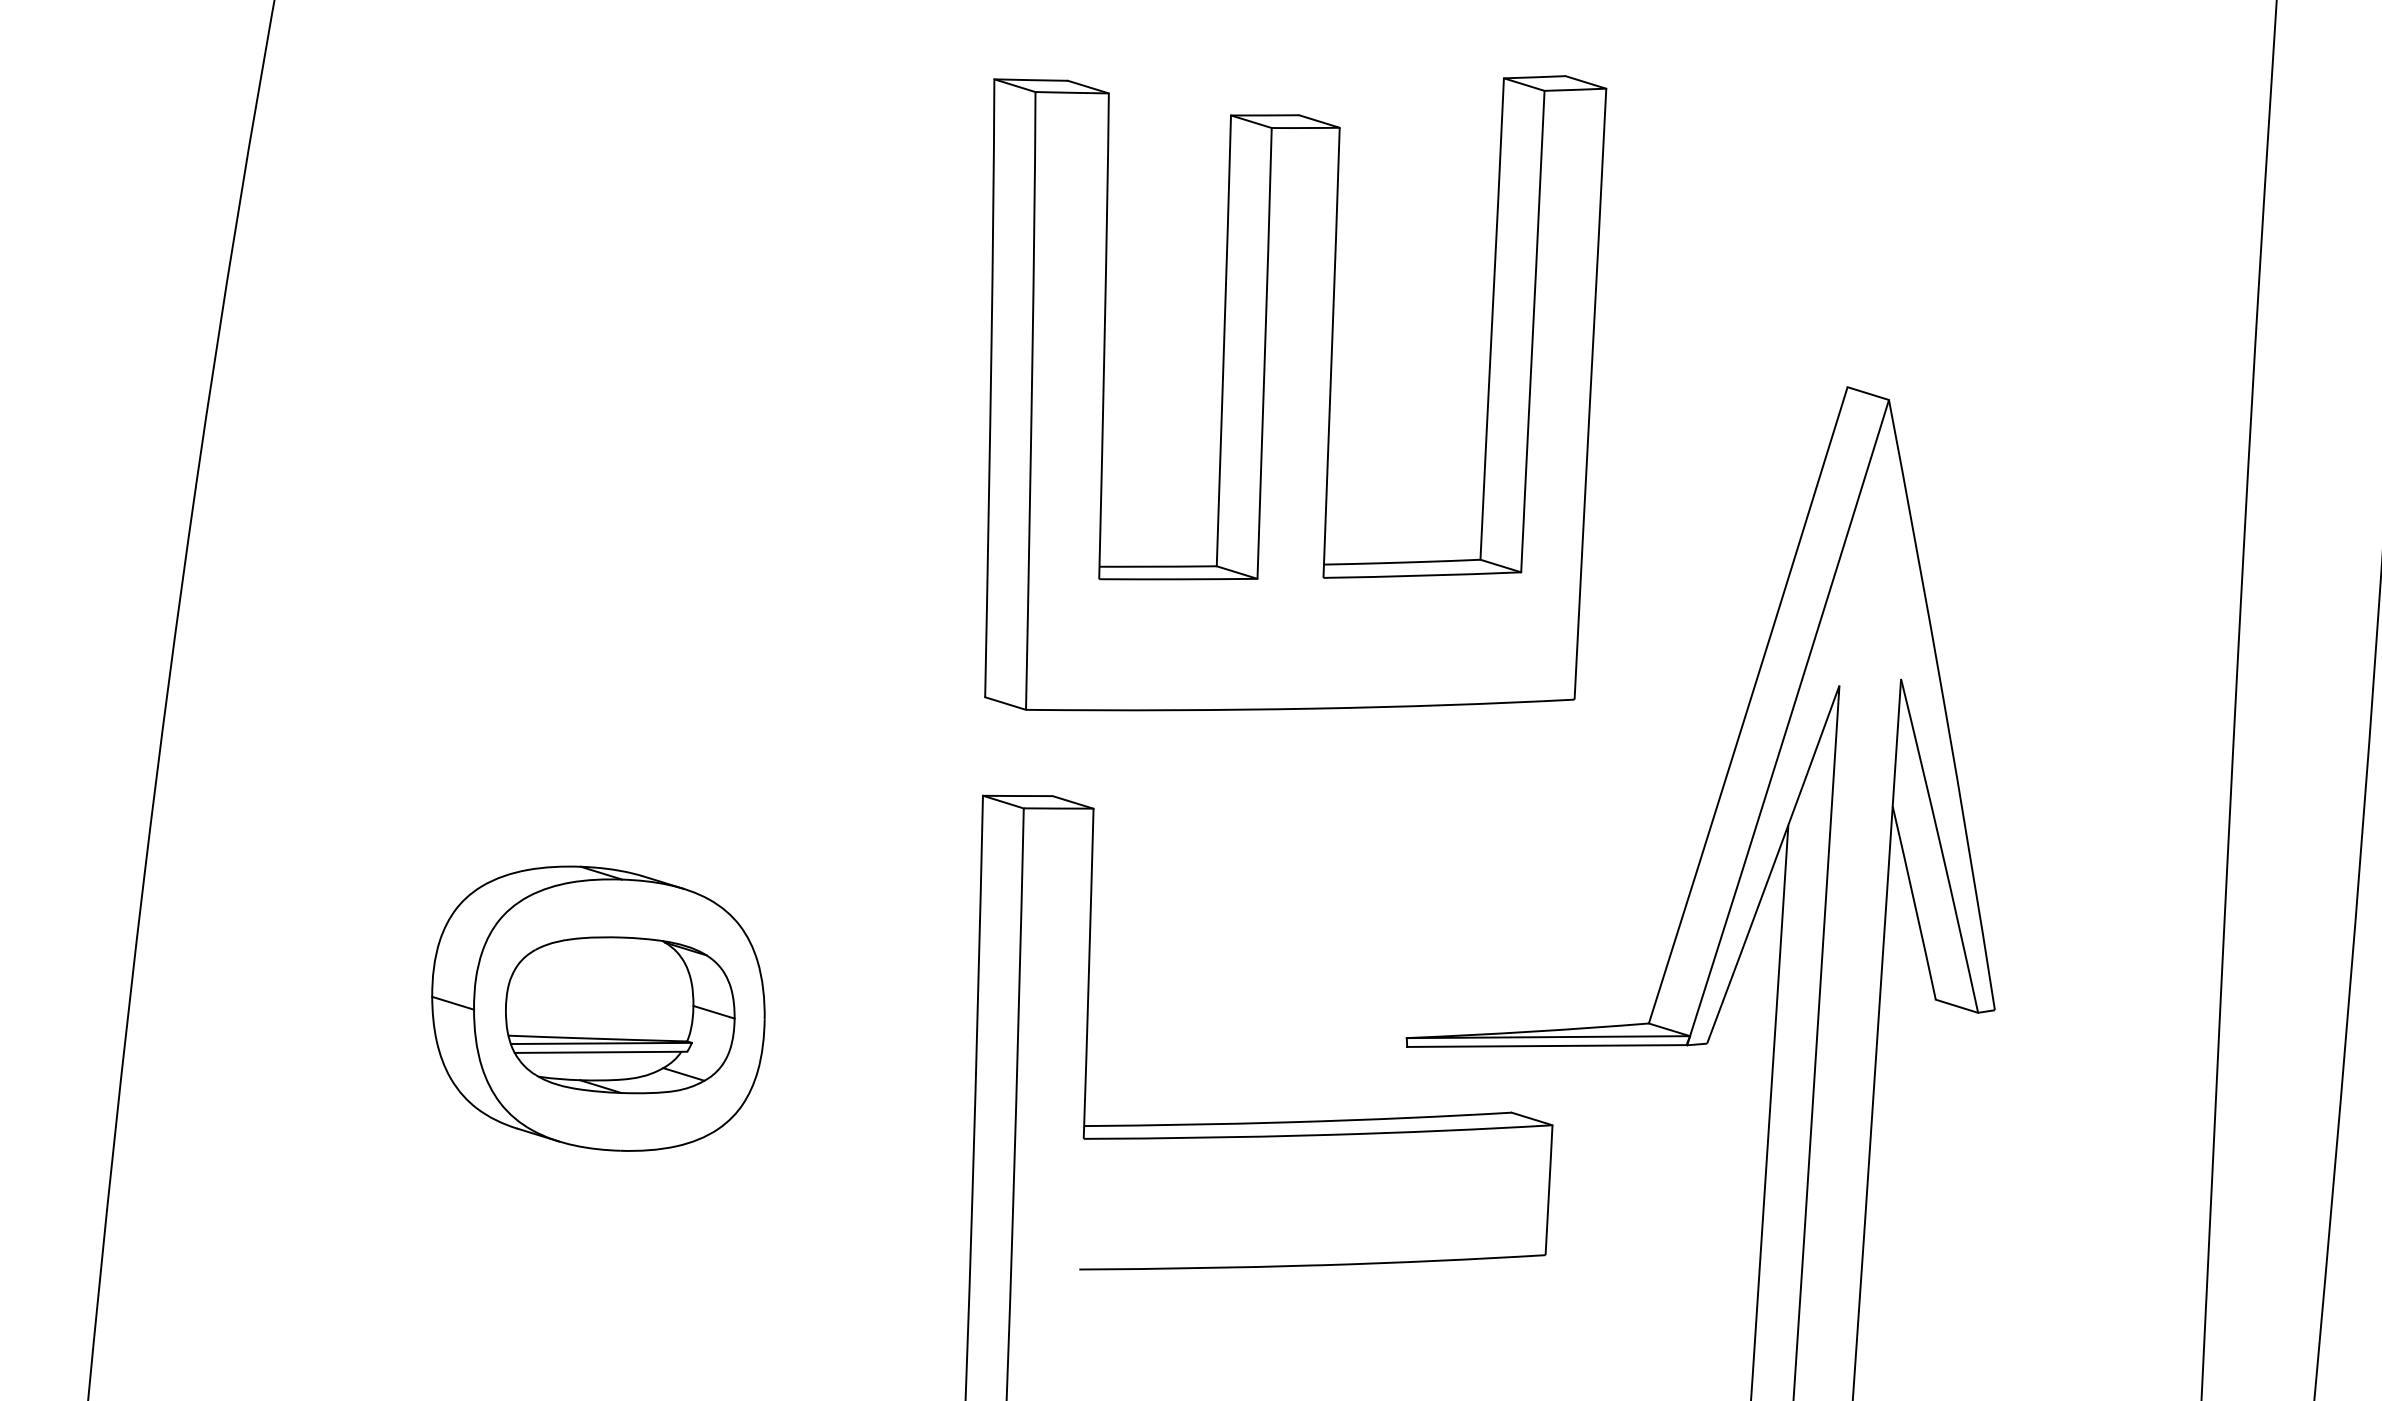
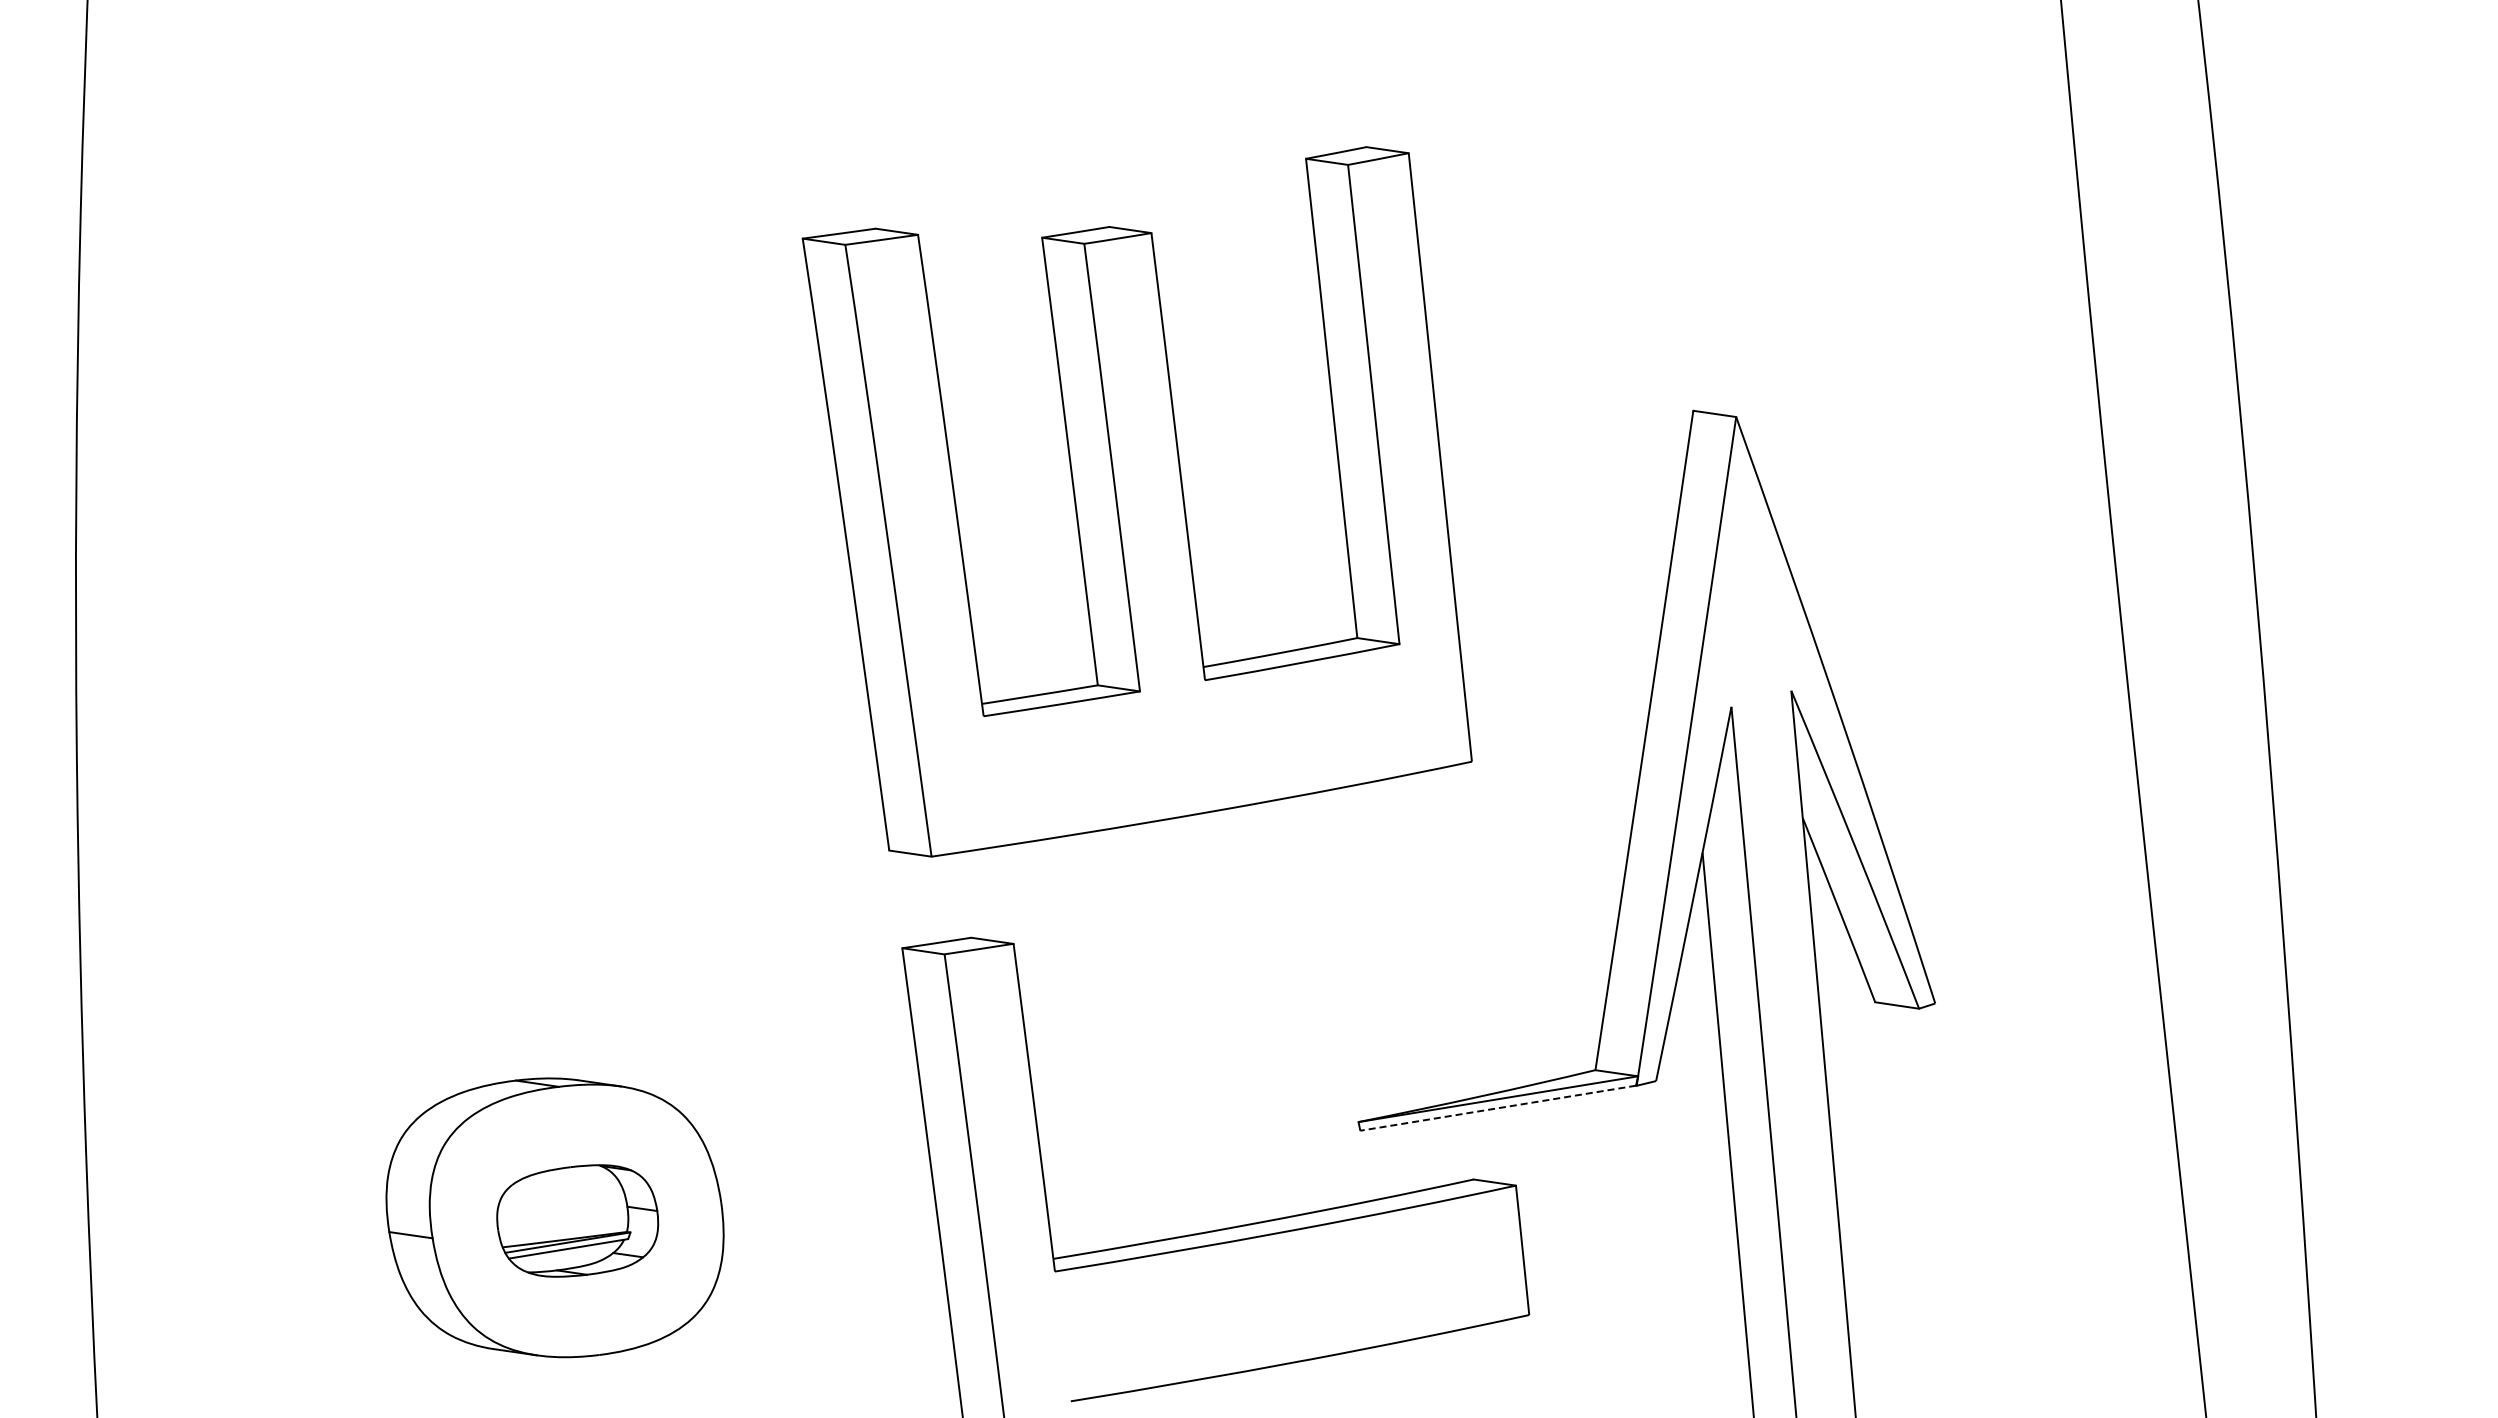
part: (619, 1014) -> (577, 1220), size x0.7
line: (1547, 1046) -> (1498, 1108), solid -> dashed

